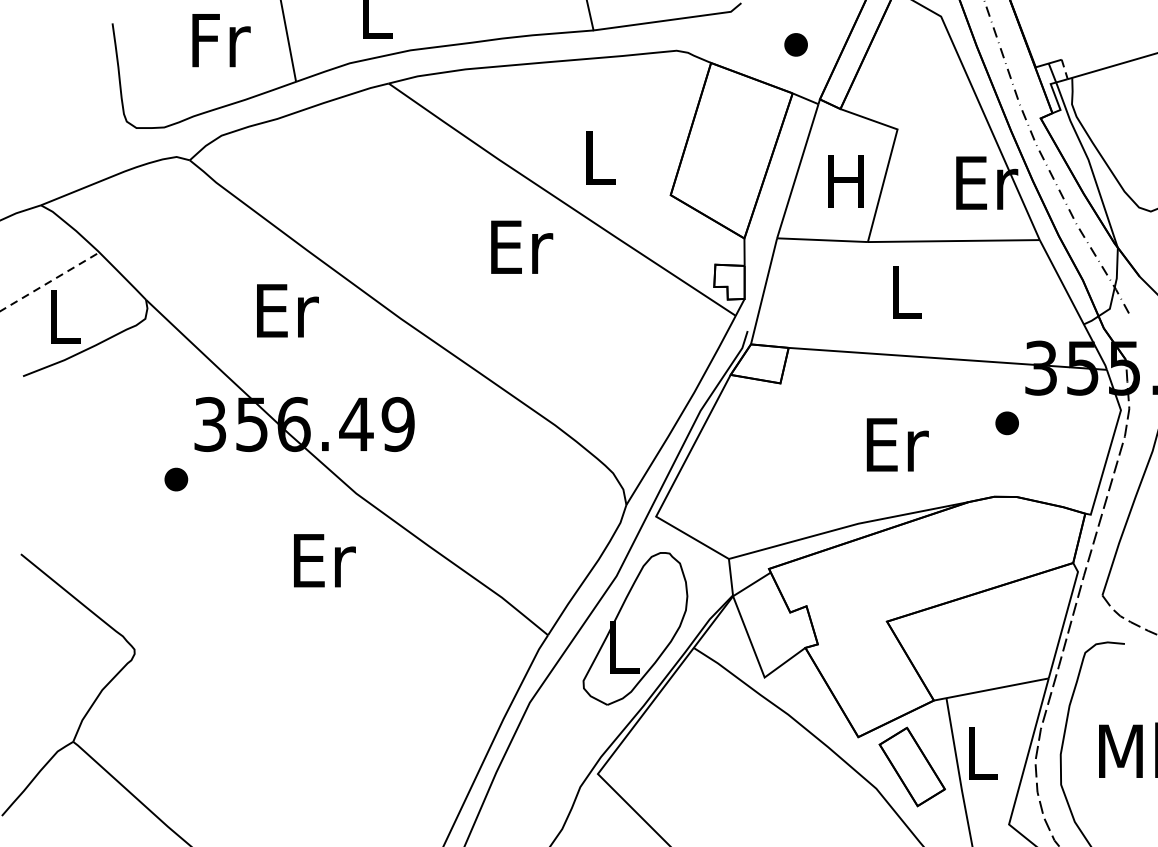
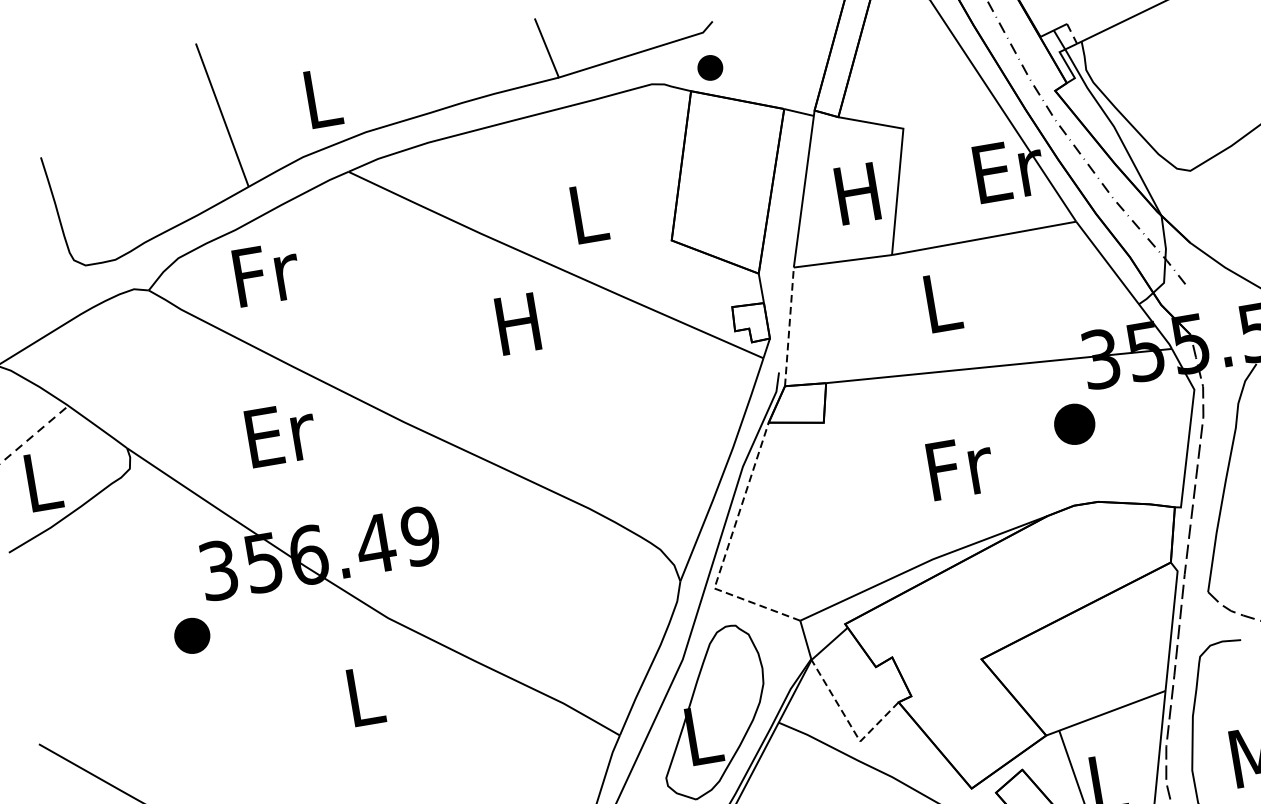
text: (221, 40) -> (267, 273), moved
part: (795, 44) -> (709, 67), moved
text: (522, 246) -> (521, 322), Er -> H
line: (764, 291) -> (789, 326), solid -> dashed
part: (1006, 423) -> (1073, 424), size x1.6
text: (897, 444) -> (960, 467), Er -> Fr
part: (176, 479) -> (192, 635), size x1.4
line: (673, 483) -> (727, 549), solid -> dashed
text: (324, 560) -> (366, 695), Er -> L
line: (758, 660) -> (850, 724), solid -> dashed

